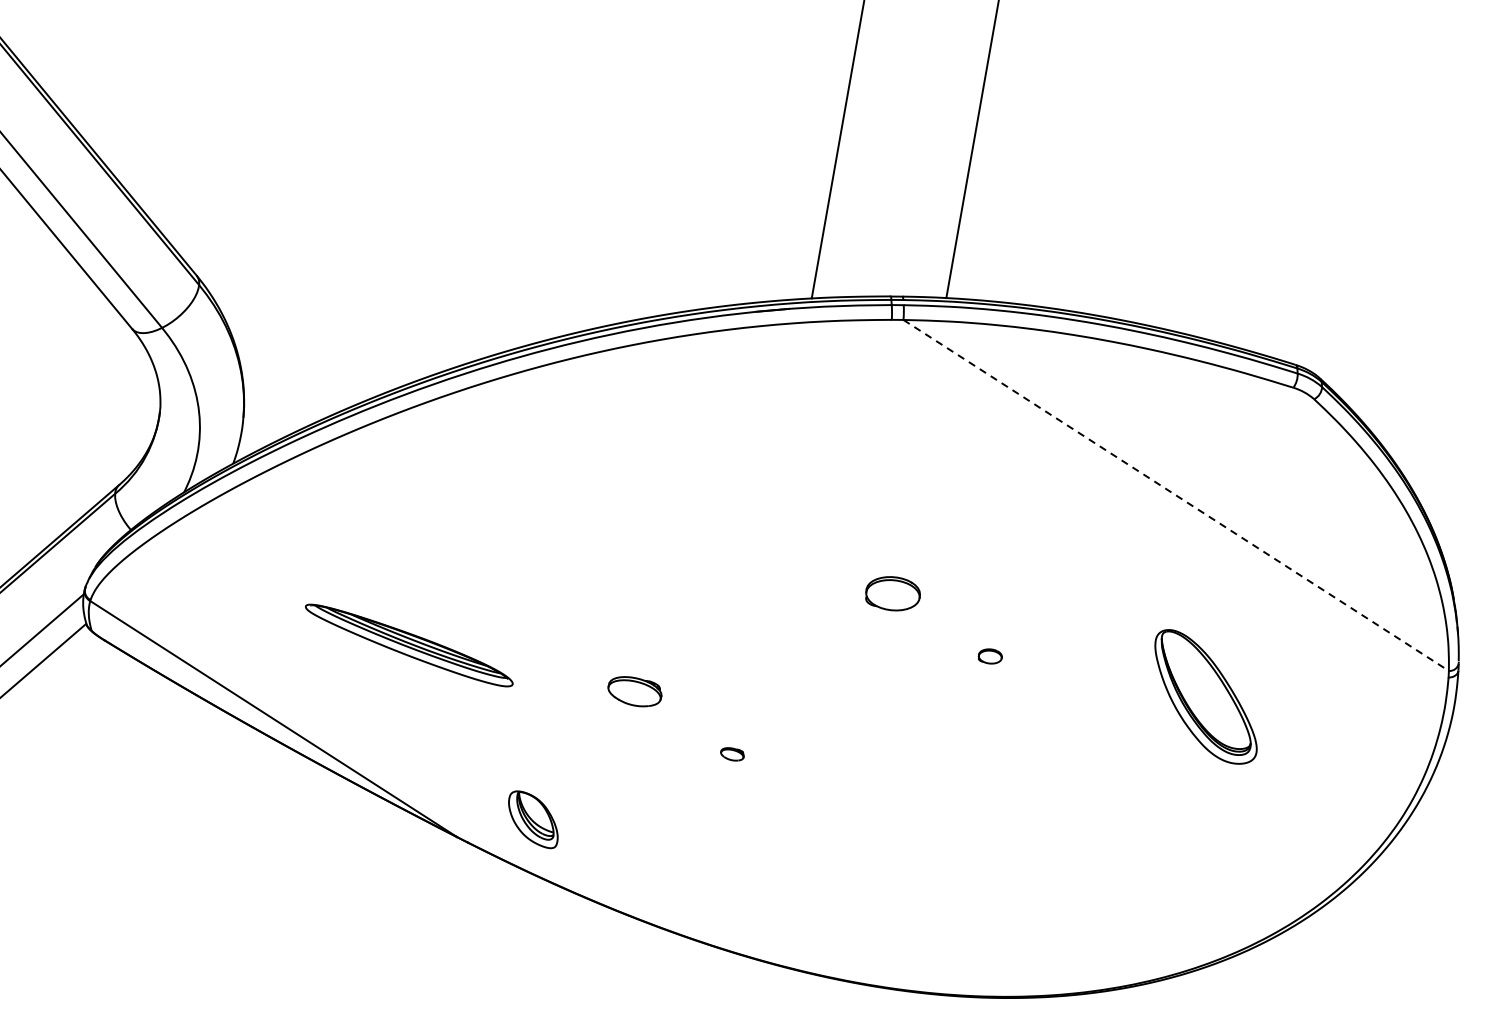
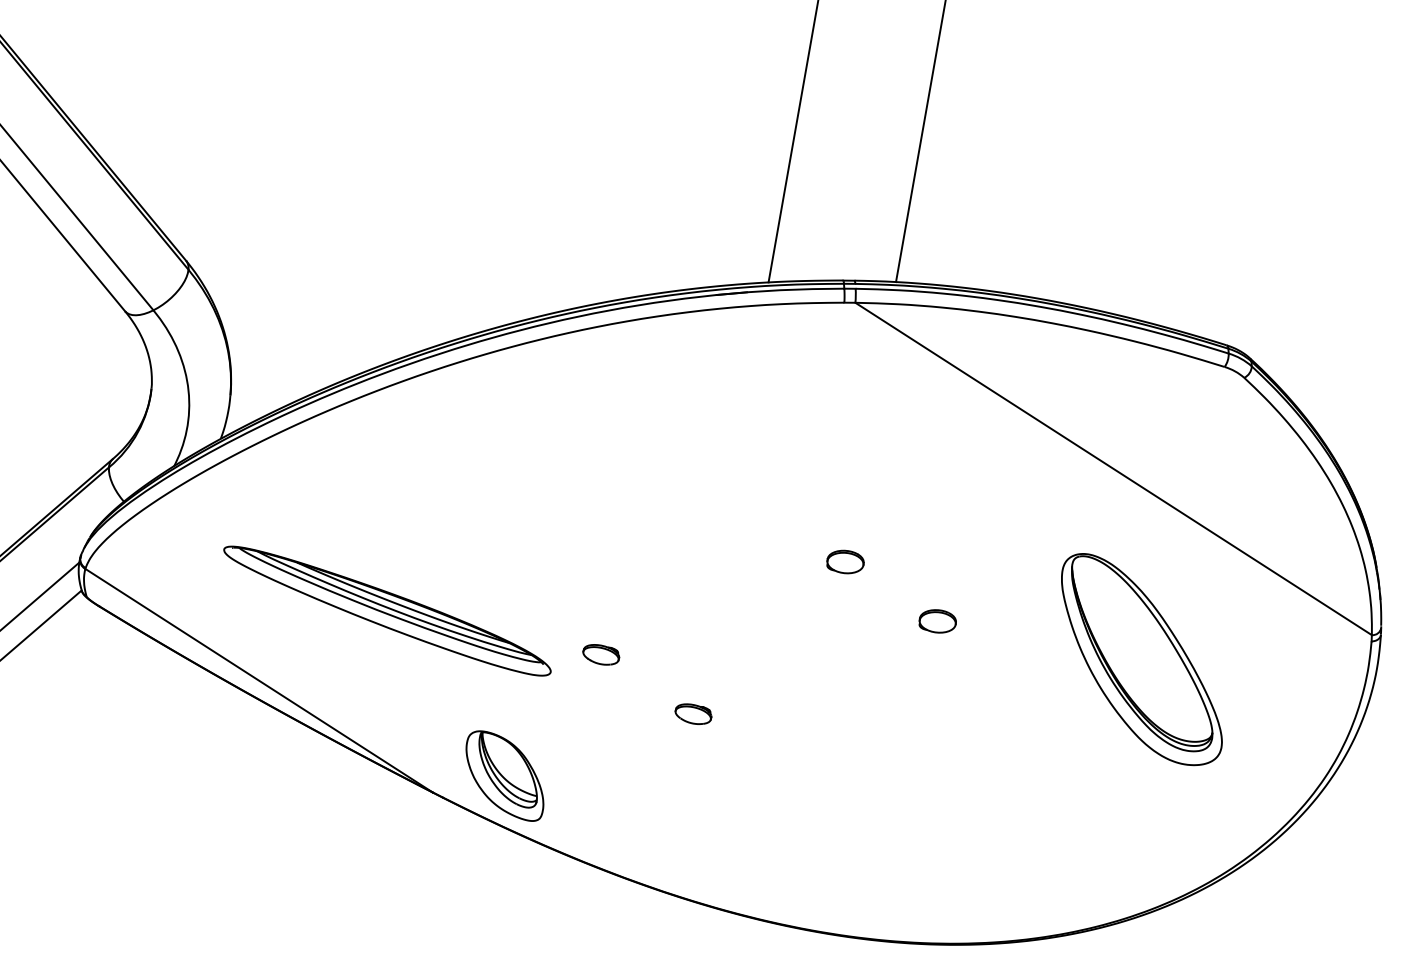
line: (1177, 496) -> (1114, 469), dashed -> solid
part: (892, 593) -> (845, 561), size x0.71
part: (409, 644) -> (387, 610), size x1.67
part: (990, 656) -> (937, 621), size x1.67
part: (635, 691) -> (601, 654), size x0.71
part: (1205, 696) -> (1141, 659), size x1.67
part: (732, 753) -> (693, 713), size x1.67
part: (532, 819) -> (504, 775), size x1.67

